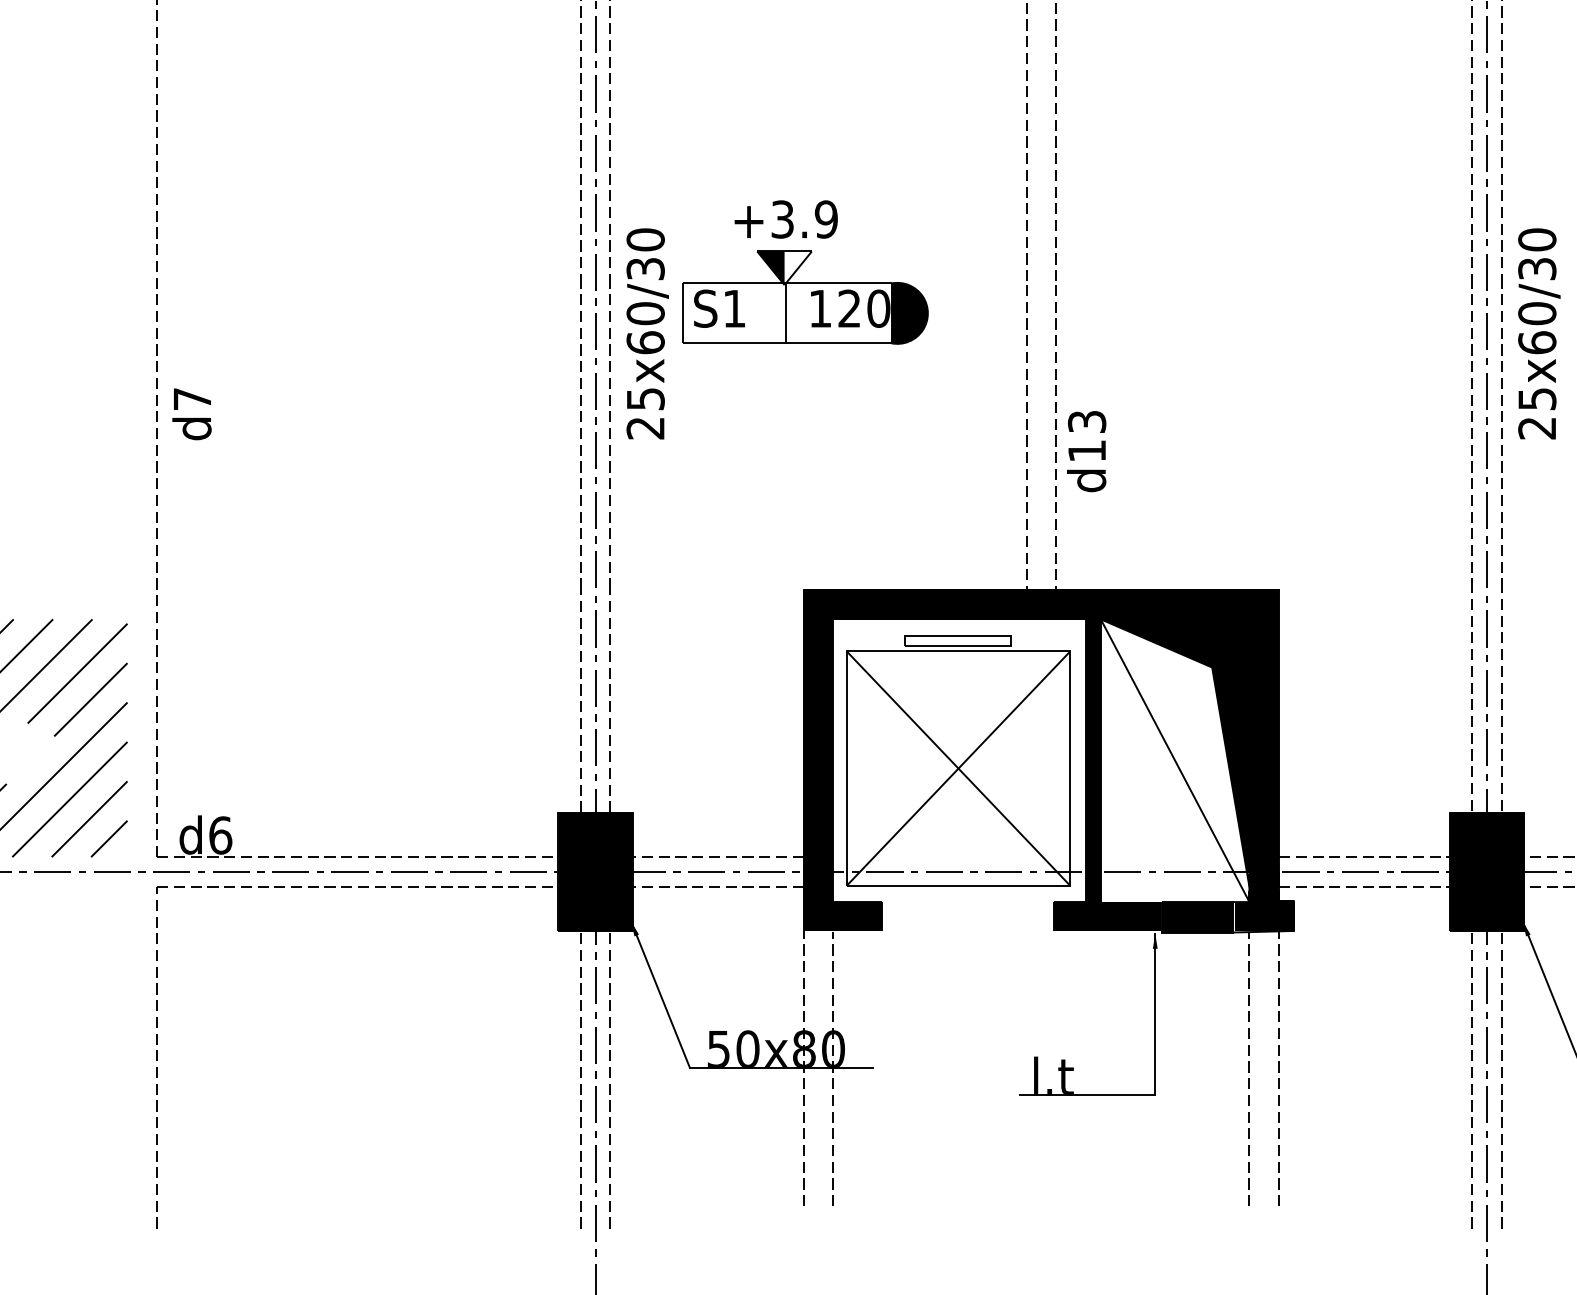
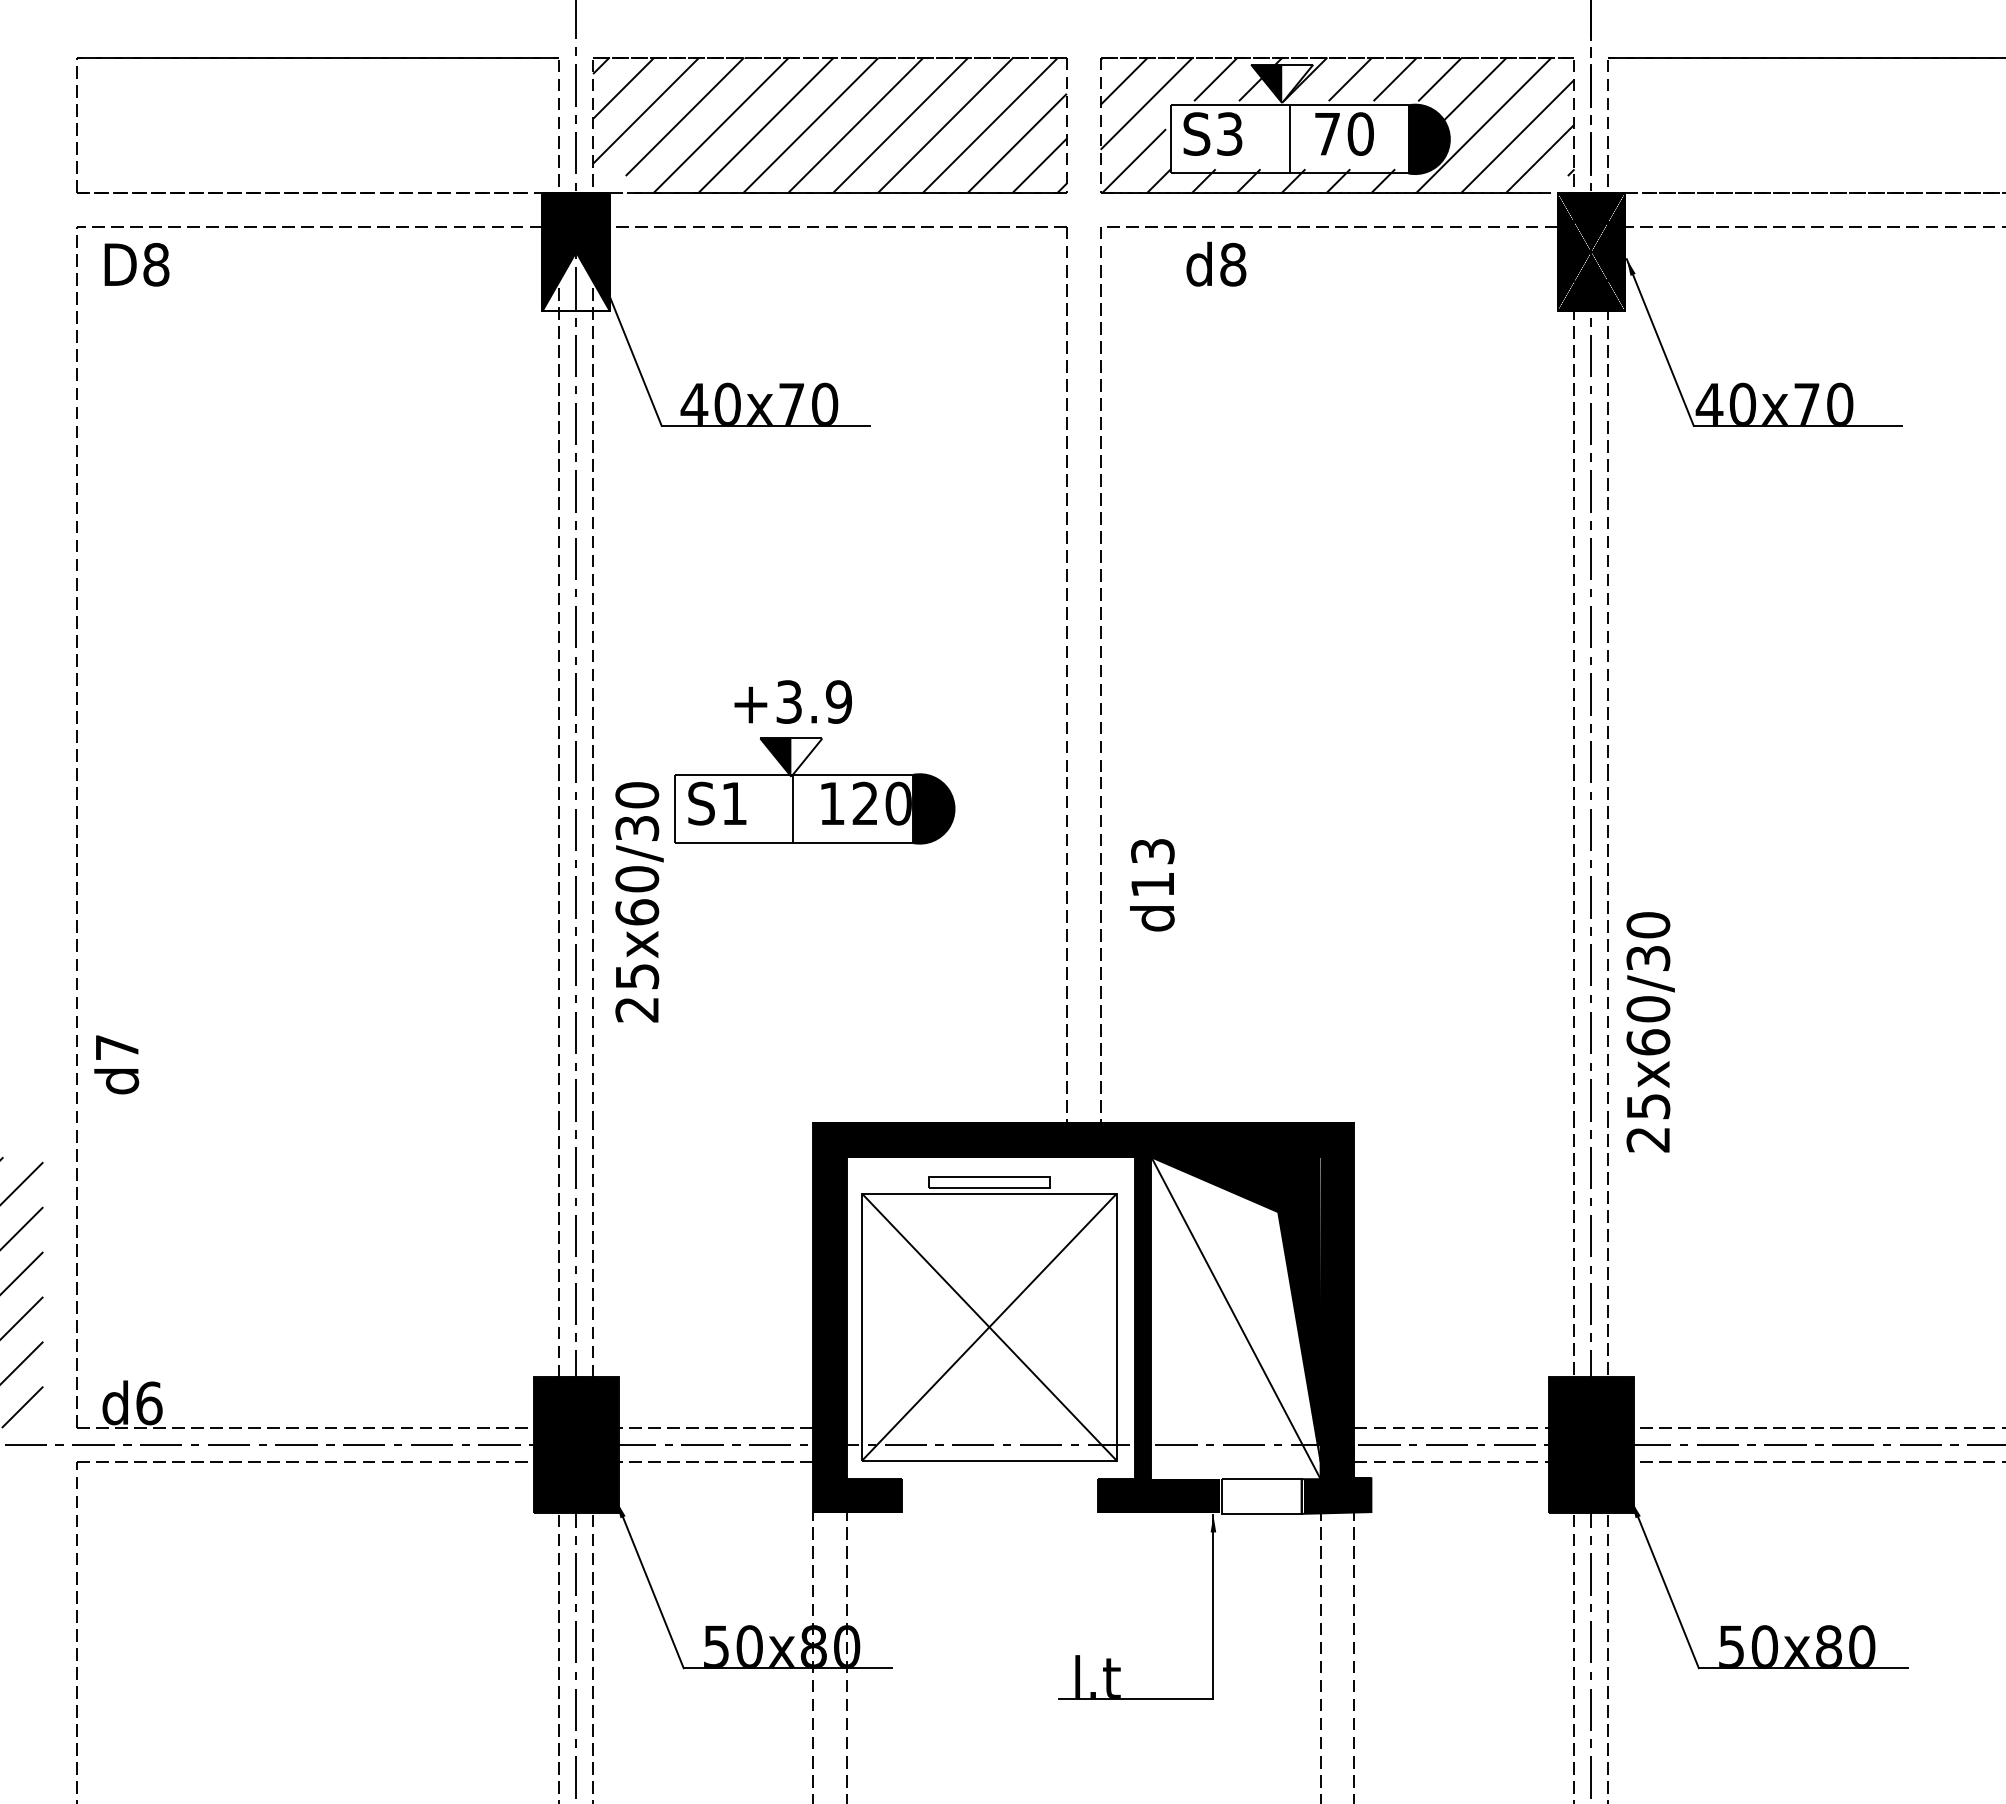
text: (647, 334) -> (639, 902), moved
text: (1539, 334) -> (1650, 1032), moved
text: (191, 414) -> (116, 1064), moved
text: (1086, 451) -> (1152, 885), moved
fill: (1197, 917) -> (1261, 1496), removed

